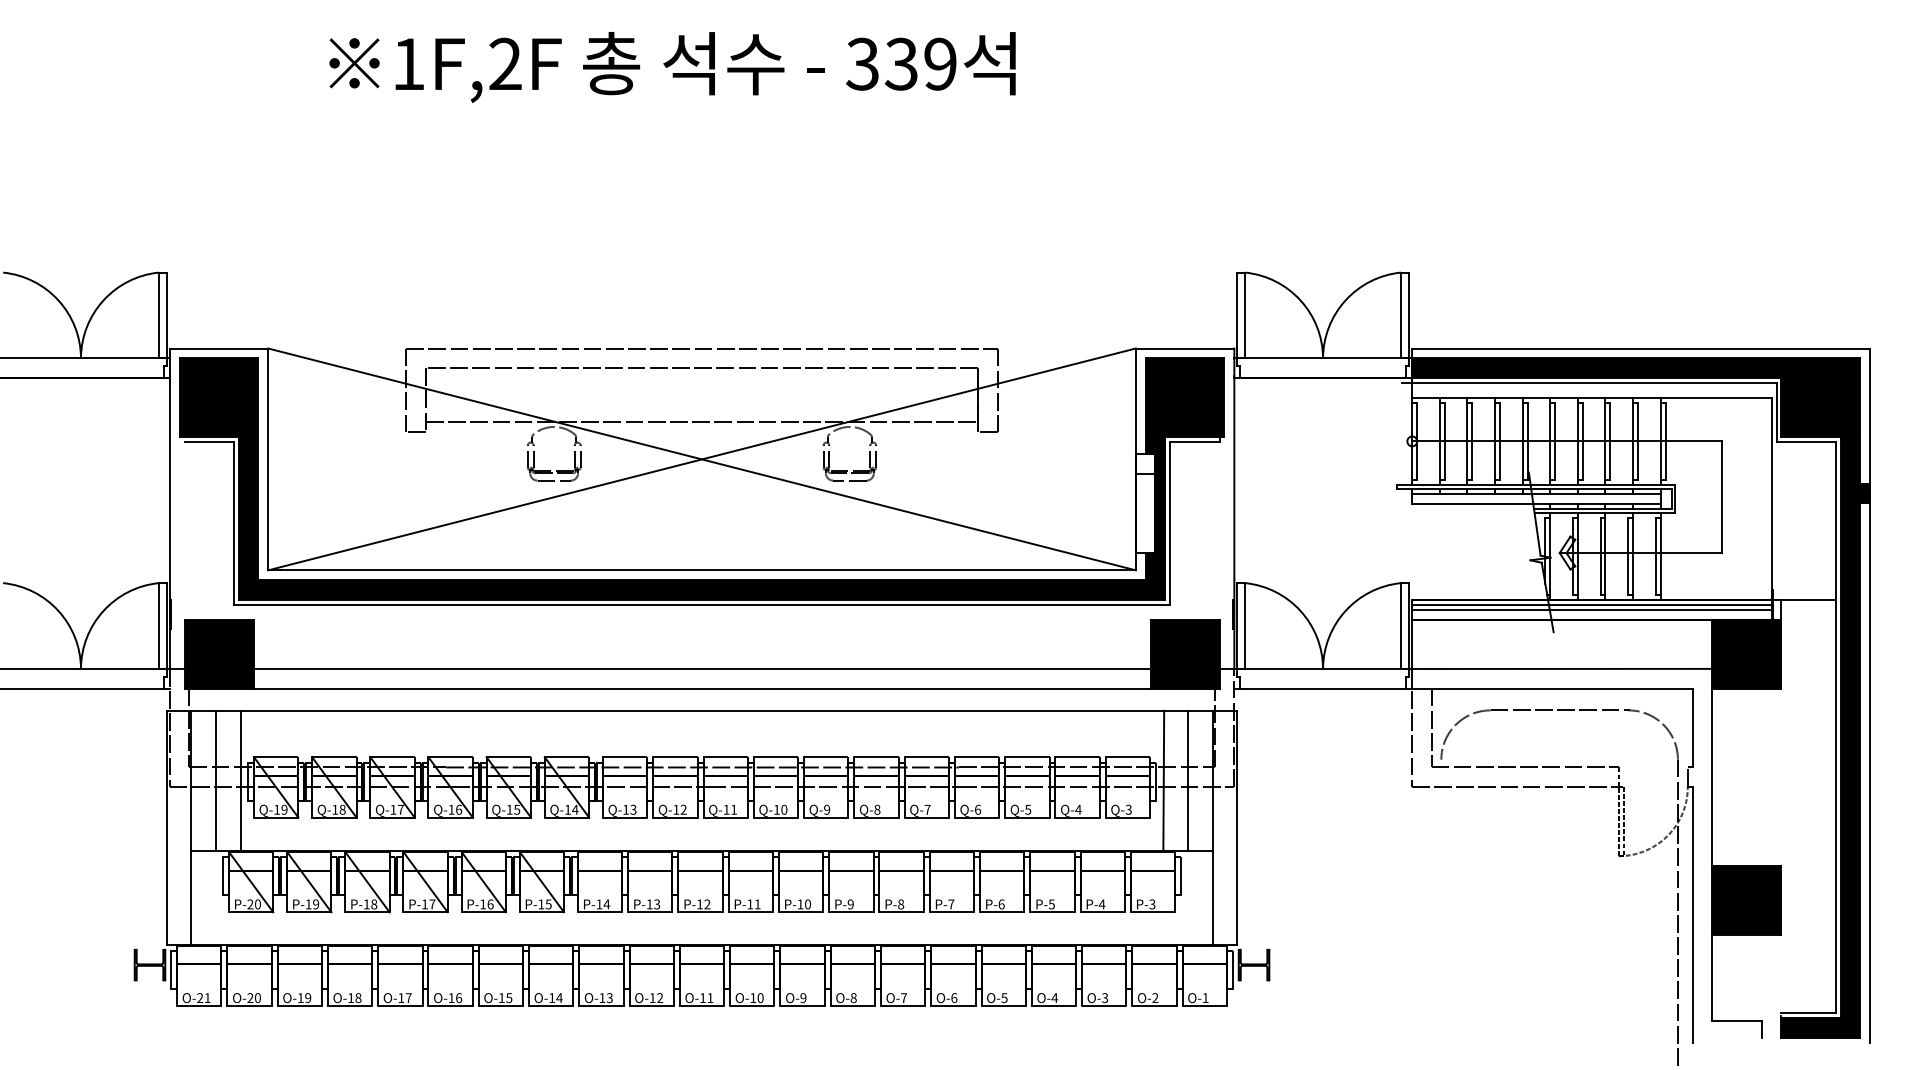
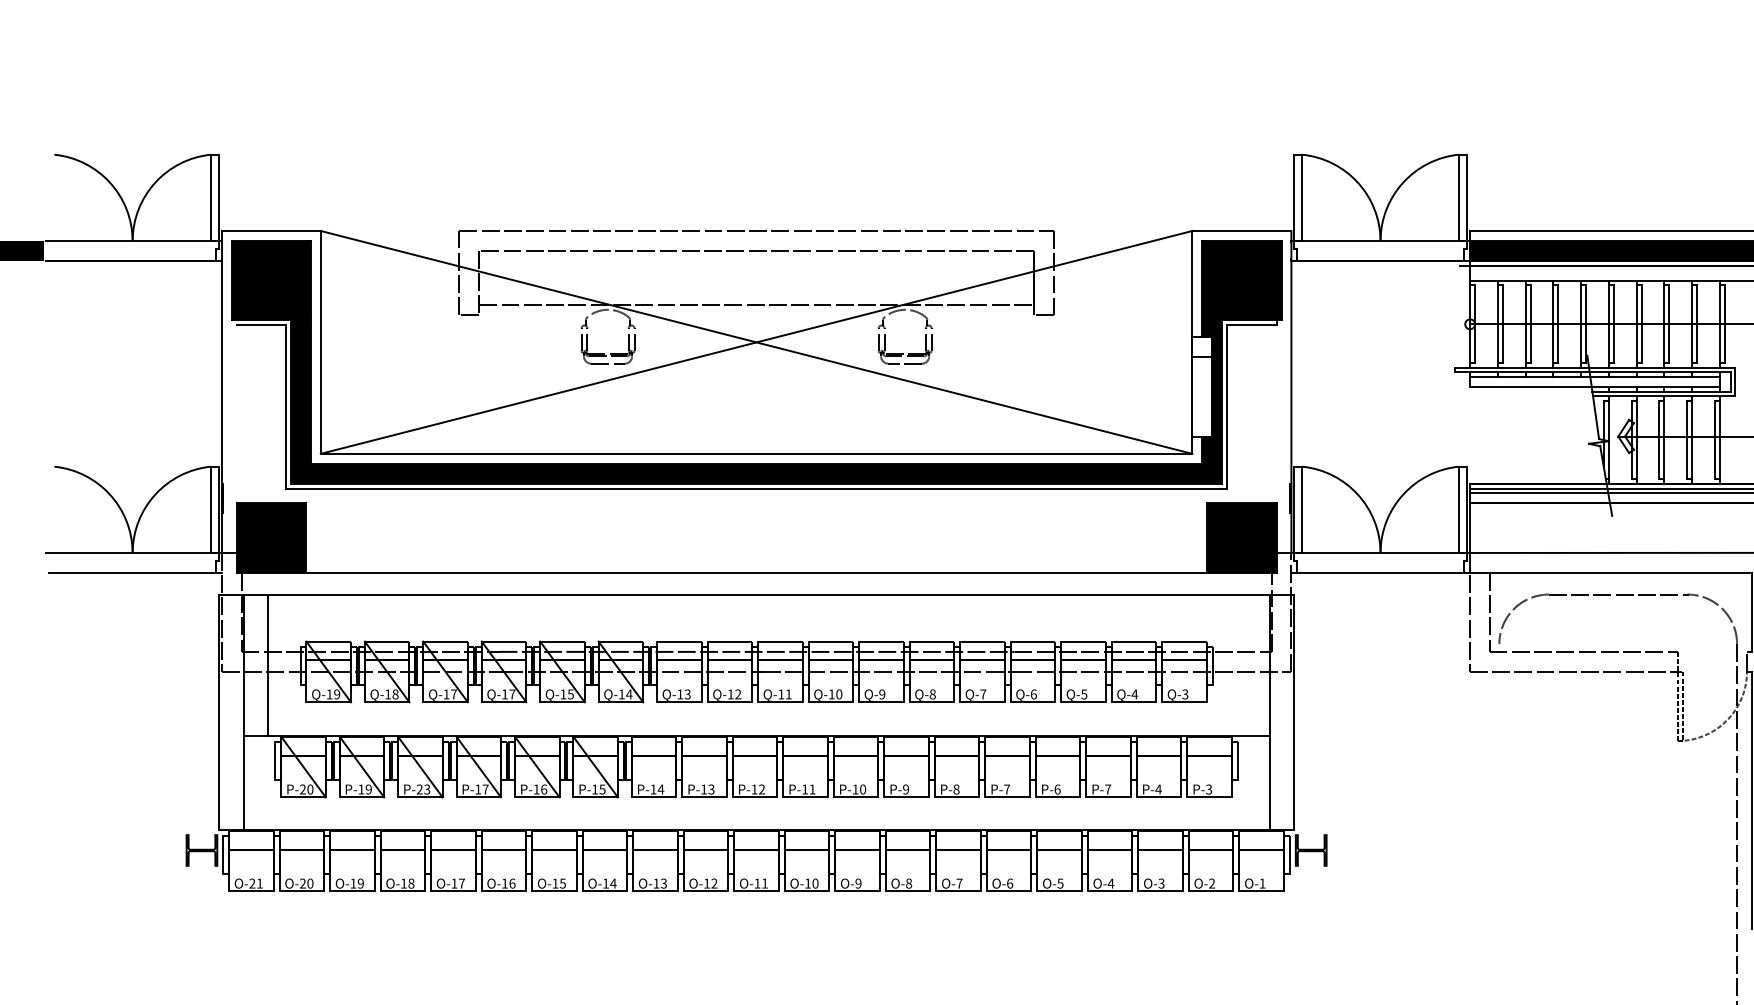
line: (701, 668) -> (756, 552), removed
line: (240, 780) -> (292, 665), removed
line: (1163, 780) -> (1220, 665), removed
line: (1188, 780) -> (1245, 665), removed
text: (459, 809) -> (512, 694), Q-16 -> Q-17
text: (370, 904) -> (423, 789), P-18 -> P-23
text: (1051, 904) -> (1107, 789), P-5 -> P-7

